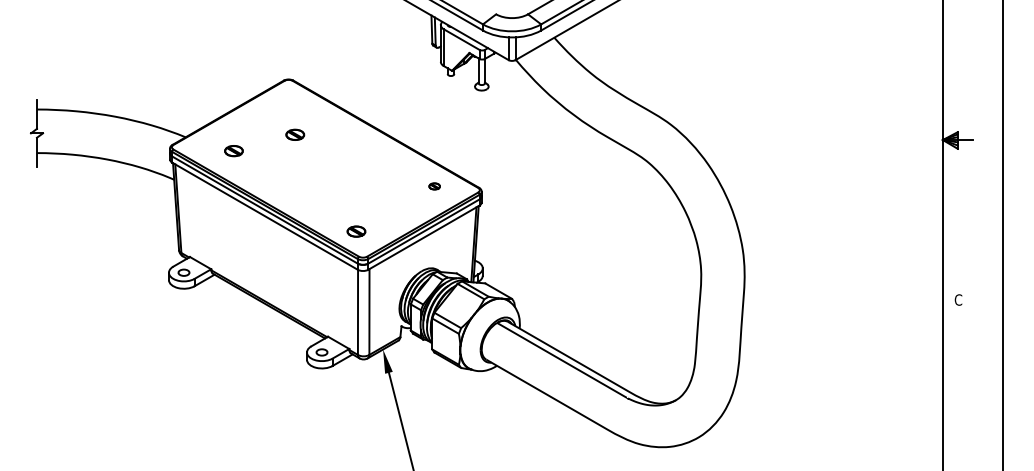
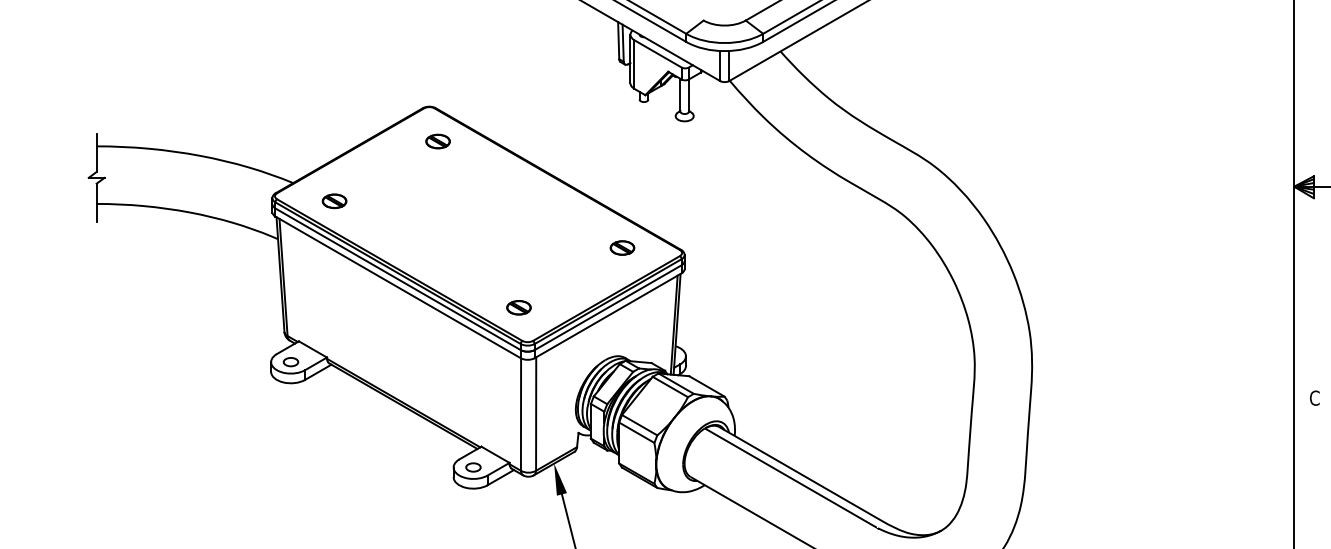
part: (295, 134) -> (438, 141), moved
part: (233, 151) -> (333, 201), moved
part: (434, 186) -> (622, 248), size x1.67

